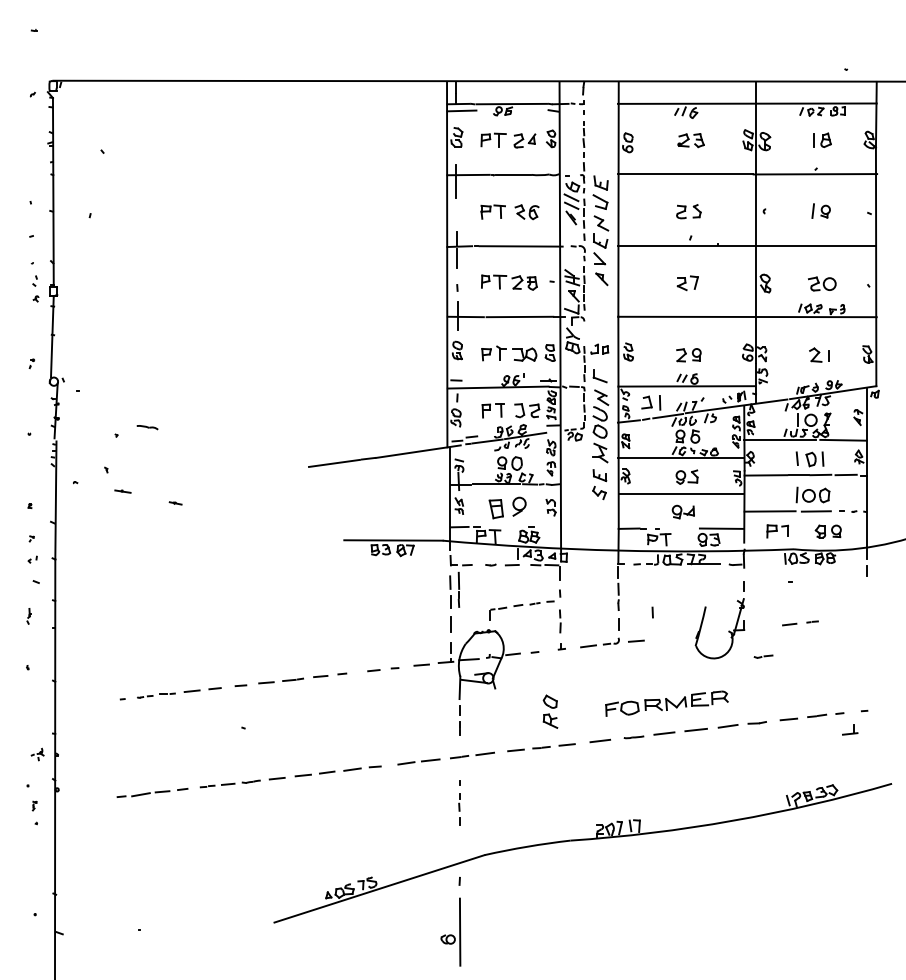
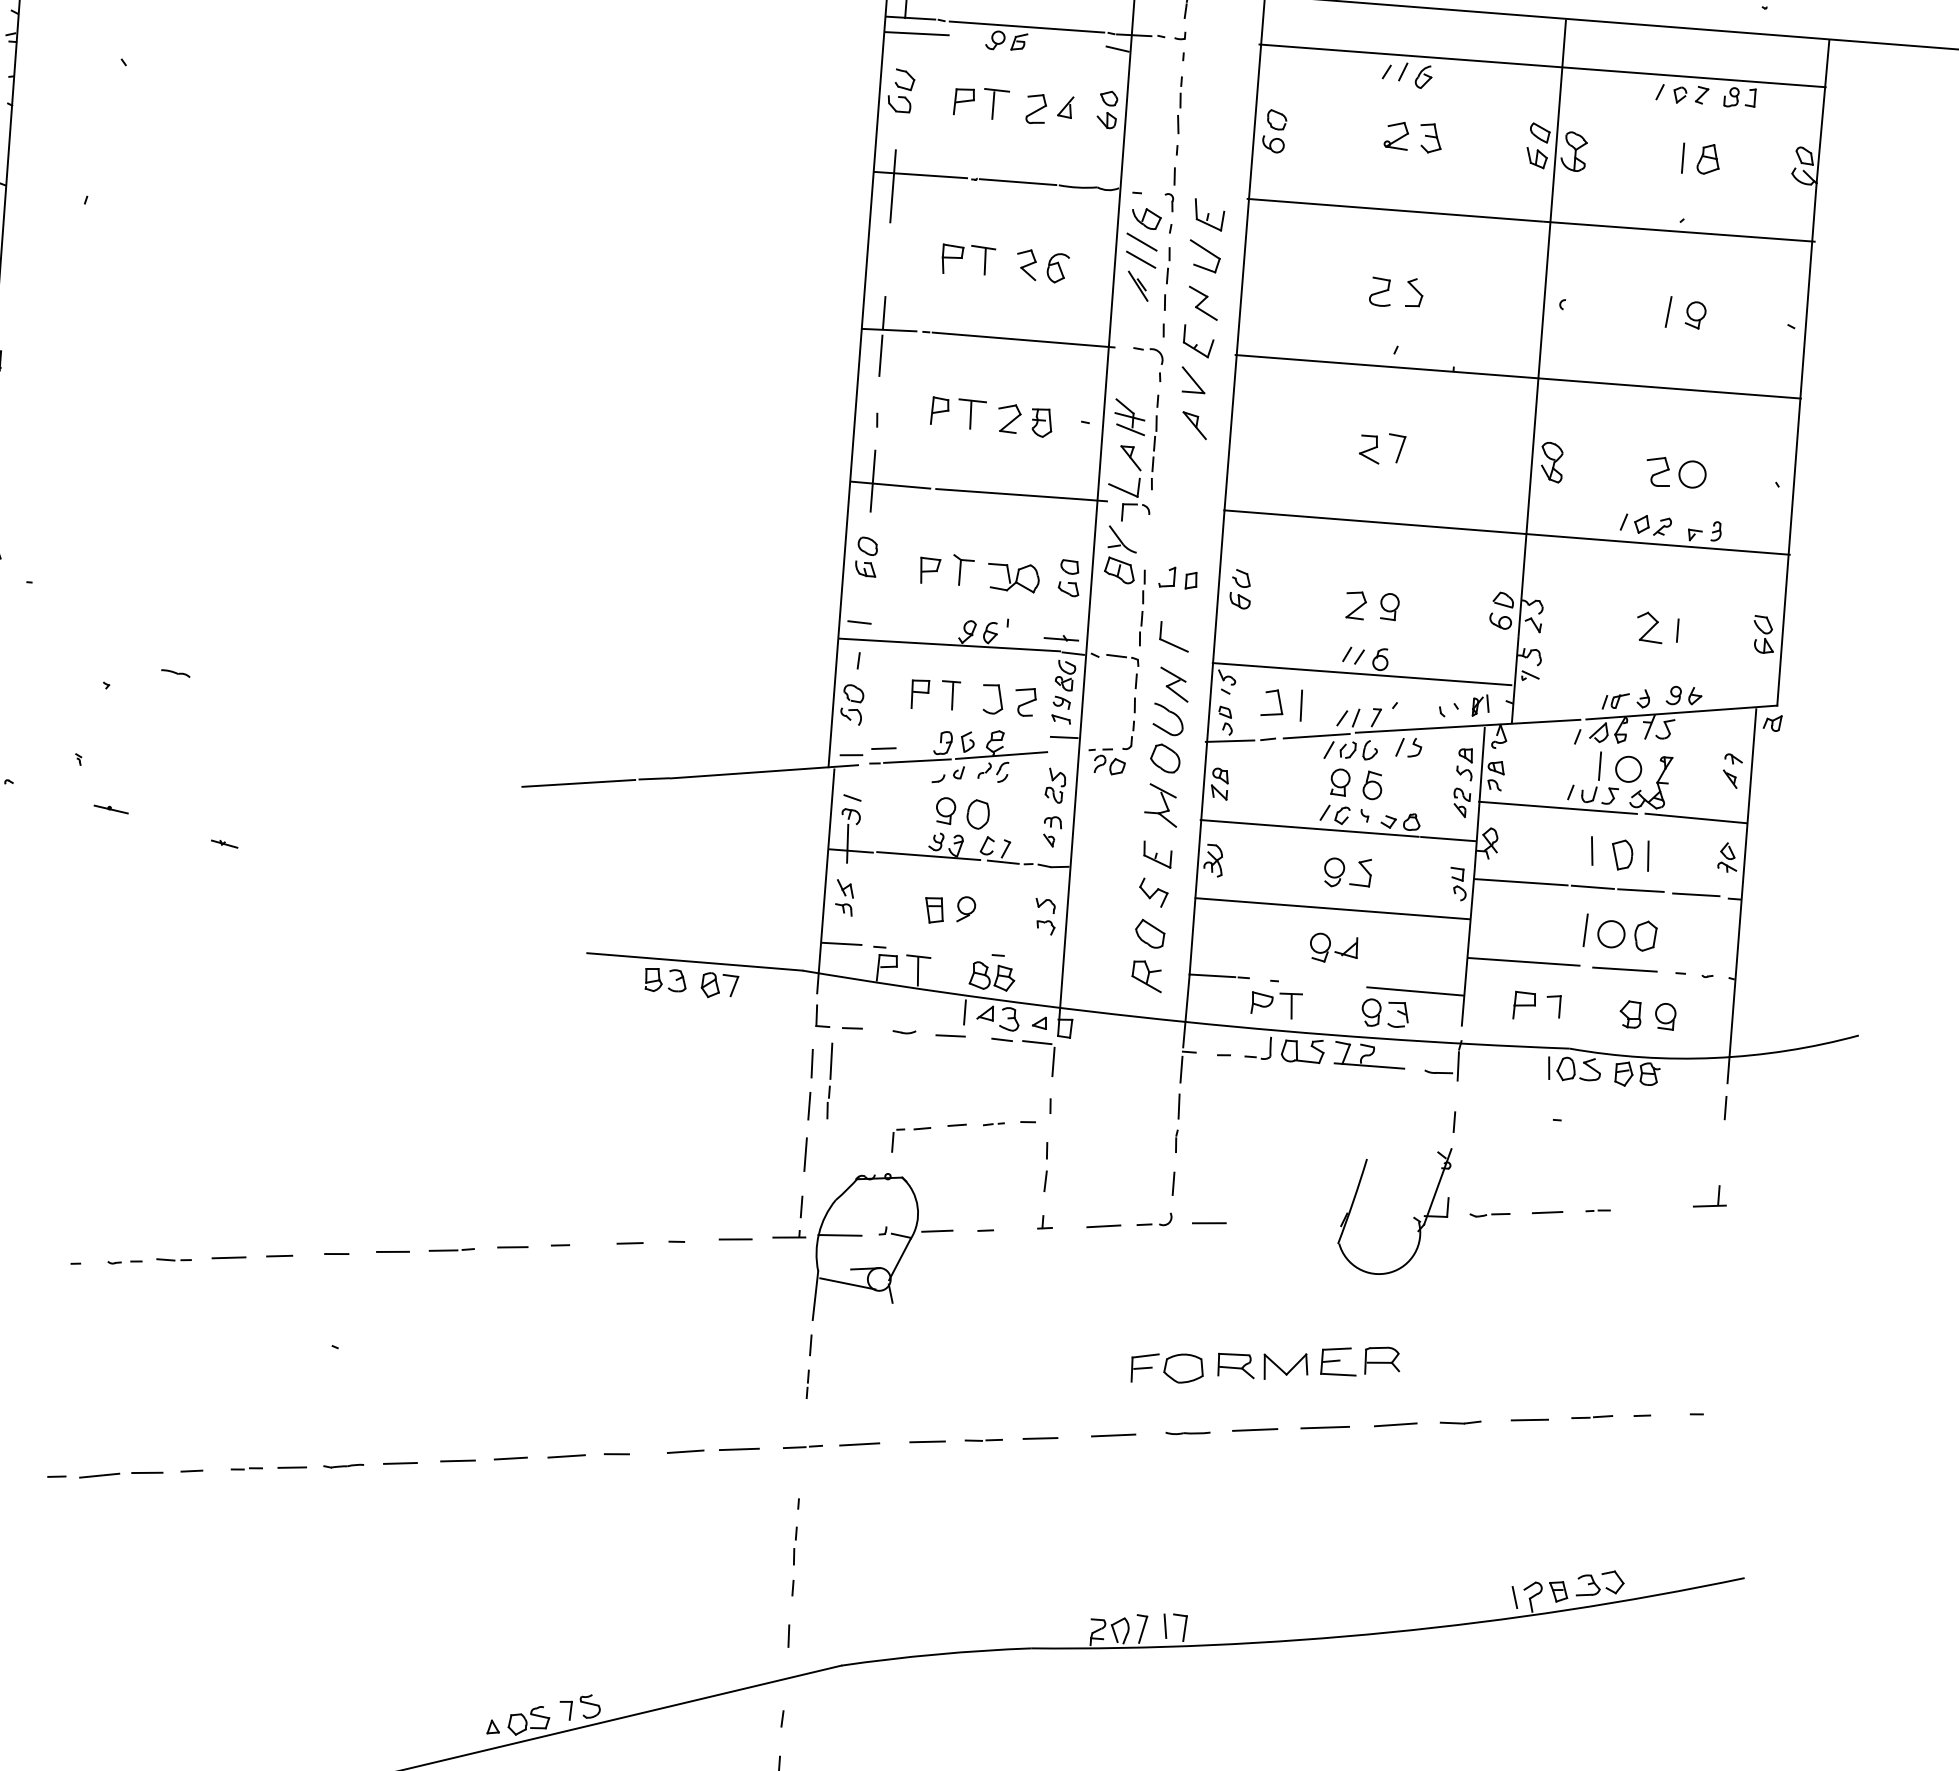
part: (147, 427) -> (175, 673), size x0.62
part: (507, 507) -> (949, 908), size x0.62
line: (652, 612) -> (788, 1635), moved
line: (763, 656) -> (1489, 1214), moved
part: (550, 711) -> (1148, 955), moved
part: (850, 729) -> (1711, 1196), moved

